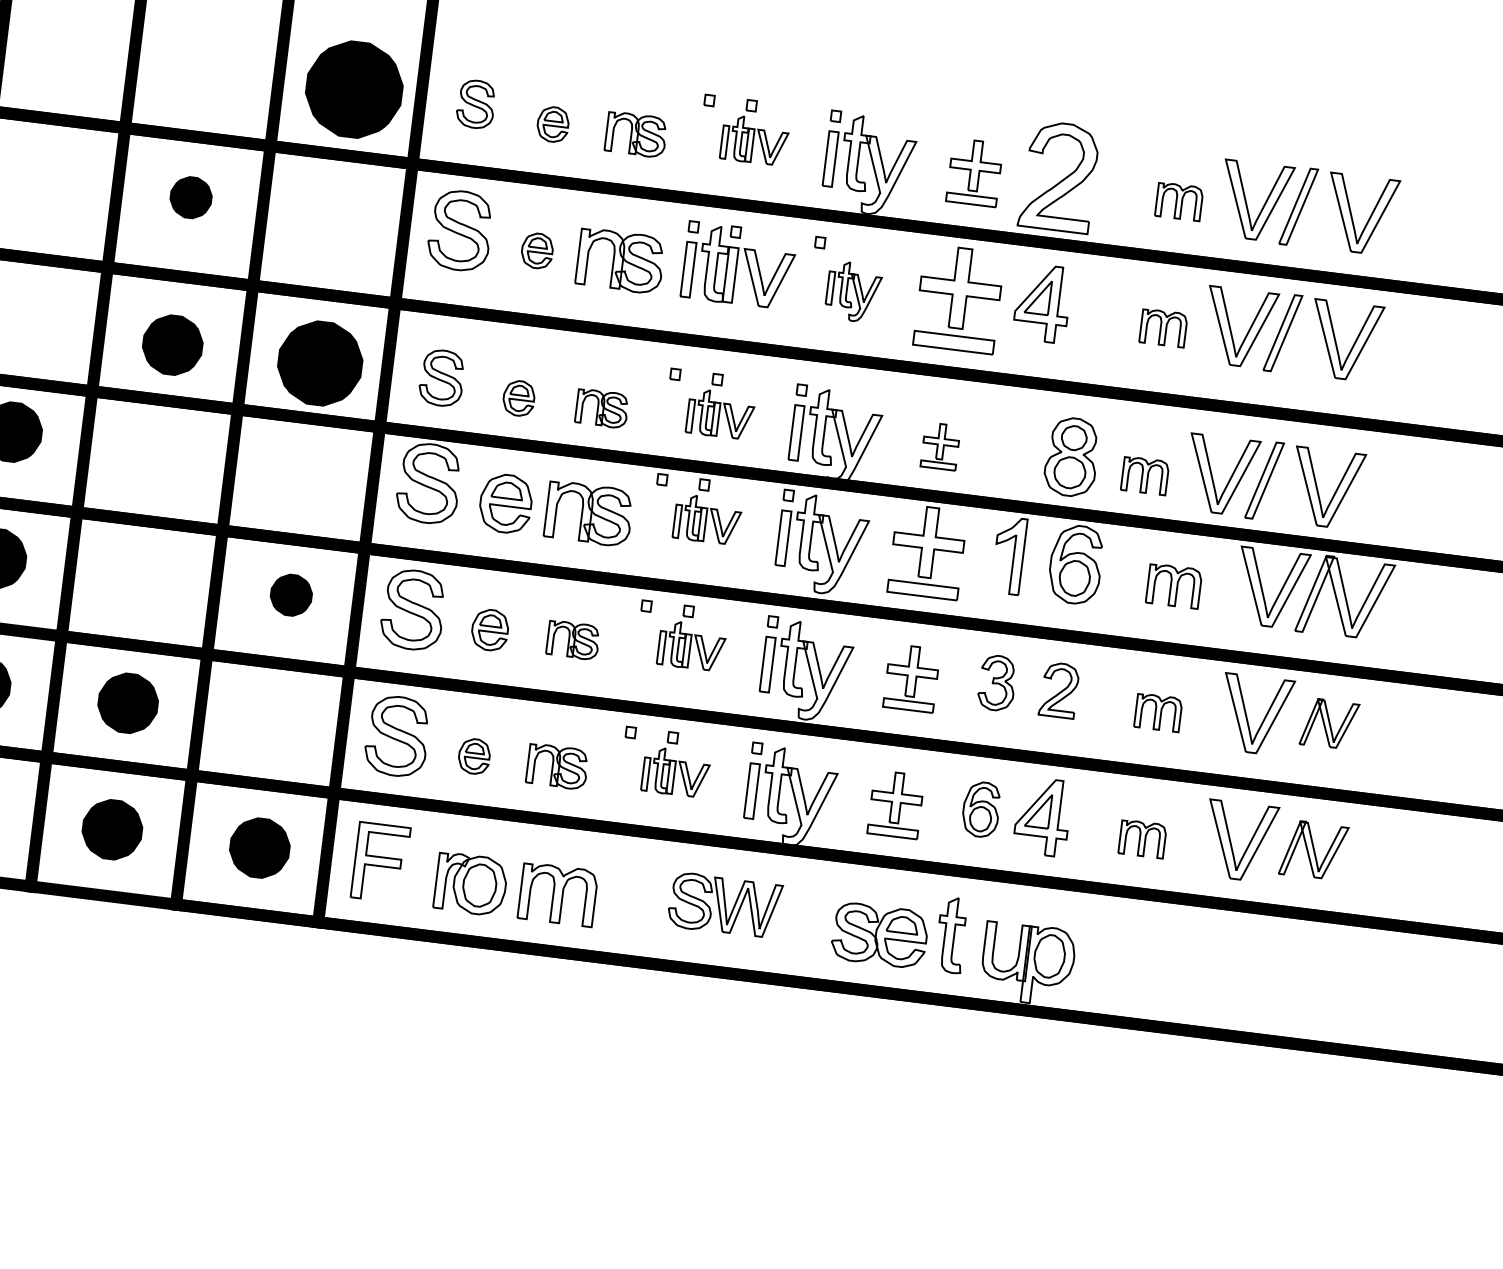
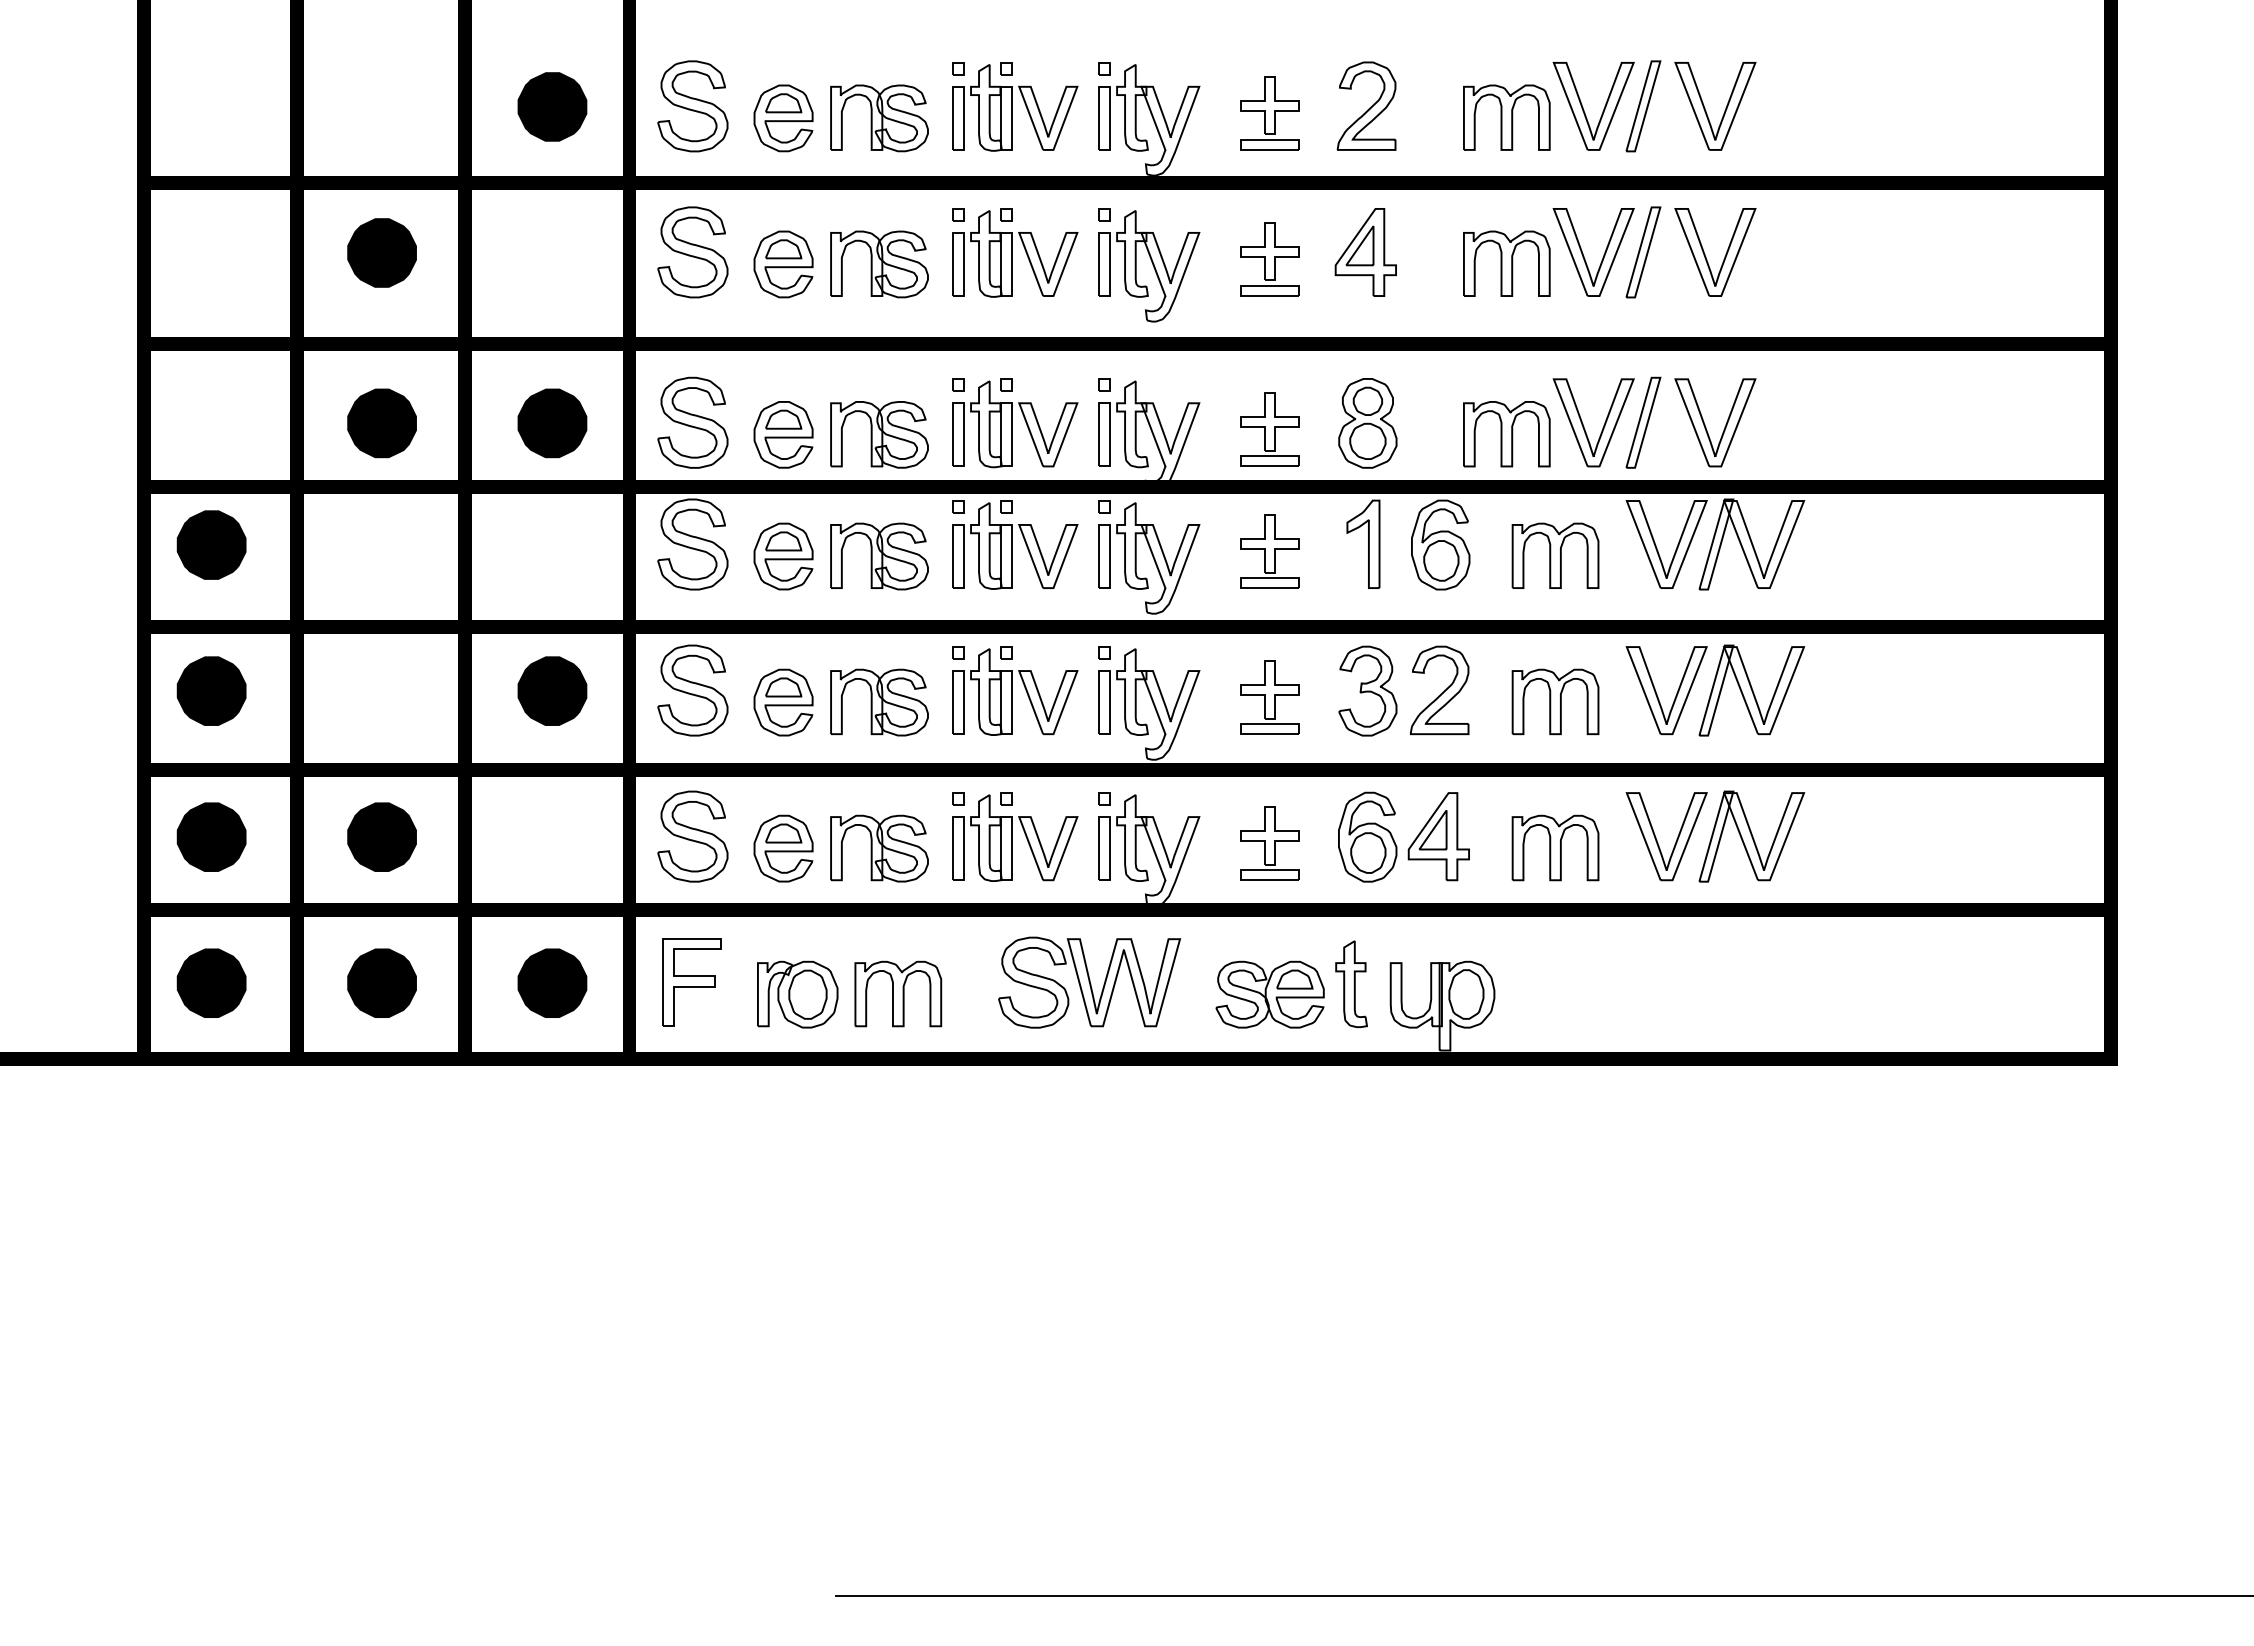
part: (354, 89) -> (552, 106), size x0.62
part: (475, 104) -> (692, 106), size x1.67
part: (553, 124) -> (783, 118), size x1.67
part: (636, 134) -> (879, 118), size x1.43
part: (755, 140) -> (1015, 107), size x1.67
part: (1059, 176) -> (1366, 105), size x0.71
part: (190, 197) -> (381, 252), size x1.43
part: (1178, 201) -> (1506, 117), size x1.67
part: (537, 250) -> (783, 264), size x1.67
part: (853, 292) -> (1149, 266), size x1.67
part: (958, 299) -> (1269, 259), size x0.62
part: (1163, 328) -> (1506, 263), size x1.67
part: (320, 363) -> (552, 423), size x0.71
part: (441, 377) -> (692, 422), size x1.43
part: (518, 398) -> (783, 434), size x1.67
part: (602, 408) -> (879, 434), size x1.67
part: (720, 414) -> (1015, 424), size x1.67
part: (940, 446) -> (1269, 429), size x1.43
part: (1071, 457) -> (1367, 423), moved
part: (1144, 476) -> (1506, 434), size x1.67
part: (707, 519) -> (1015, 545), size x1.67
part: (927, 551) -> (1269, 551), size x0.71
part: (1174, 586) -> (1555, 555), size x1.43
part: (291, 594) -> (552, 690), size x1.43
part: (490, 630) -> (783, 702), size x1.43
part: (573, 640) -> (879, 702), size x1.67
part: (692, 645) -> (1015, 691), size x1.67
part: (996, 682) -> (1367, 690), size x1.43
part: (1059, 690) -> (1439, 690), size x1.43
part: (1158, 712) -> (1555, 701), size x1.67
part: (1329, 724) -> (1751, 690), size x1.67
part: (474, 756) -> (783, 848), size x1.67
part: (557, 766) -> (879, 848), size x1.43
part: (676, 771) -> (1015, 837), size x1.67
part: (981, 808) -> (1367, 836), size x1.43
part: (1142, 838) -> (1555, 847), size x1.67
part: (1313, 850) -> (1751, 836), size x1.43
part: (724, 905) -> (1089, 982), size x1.43

